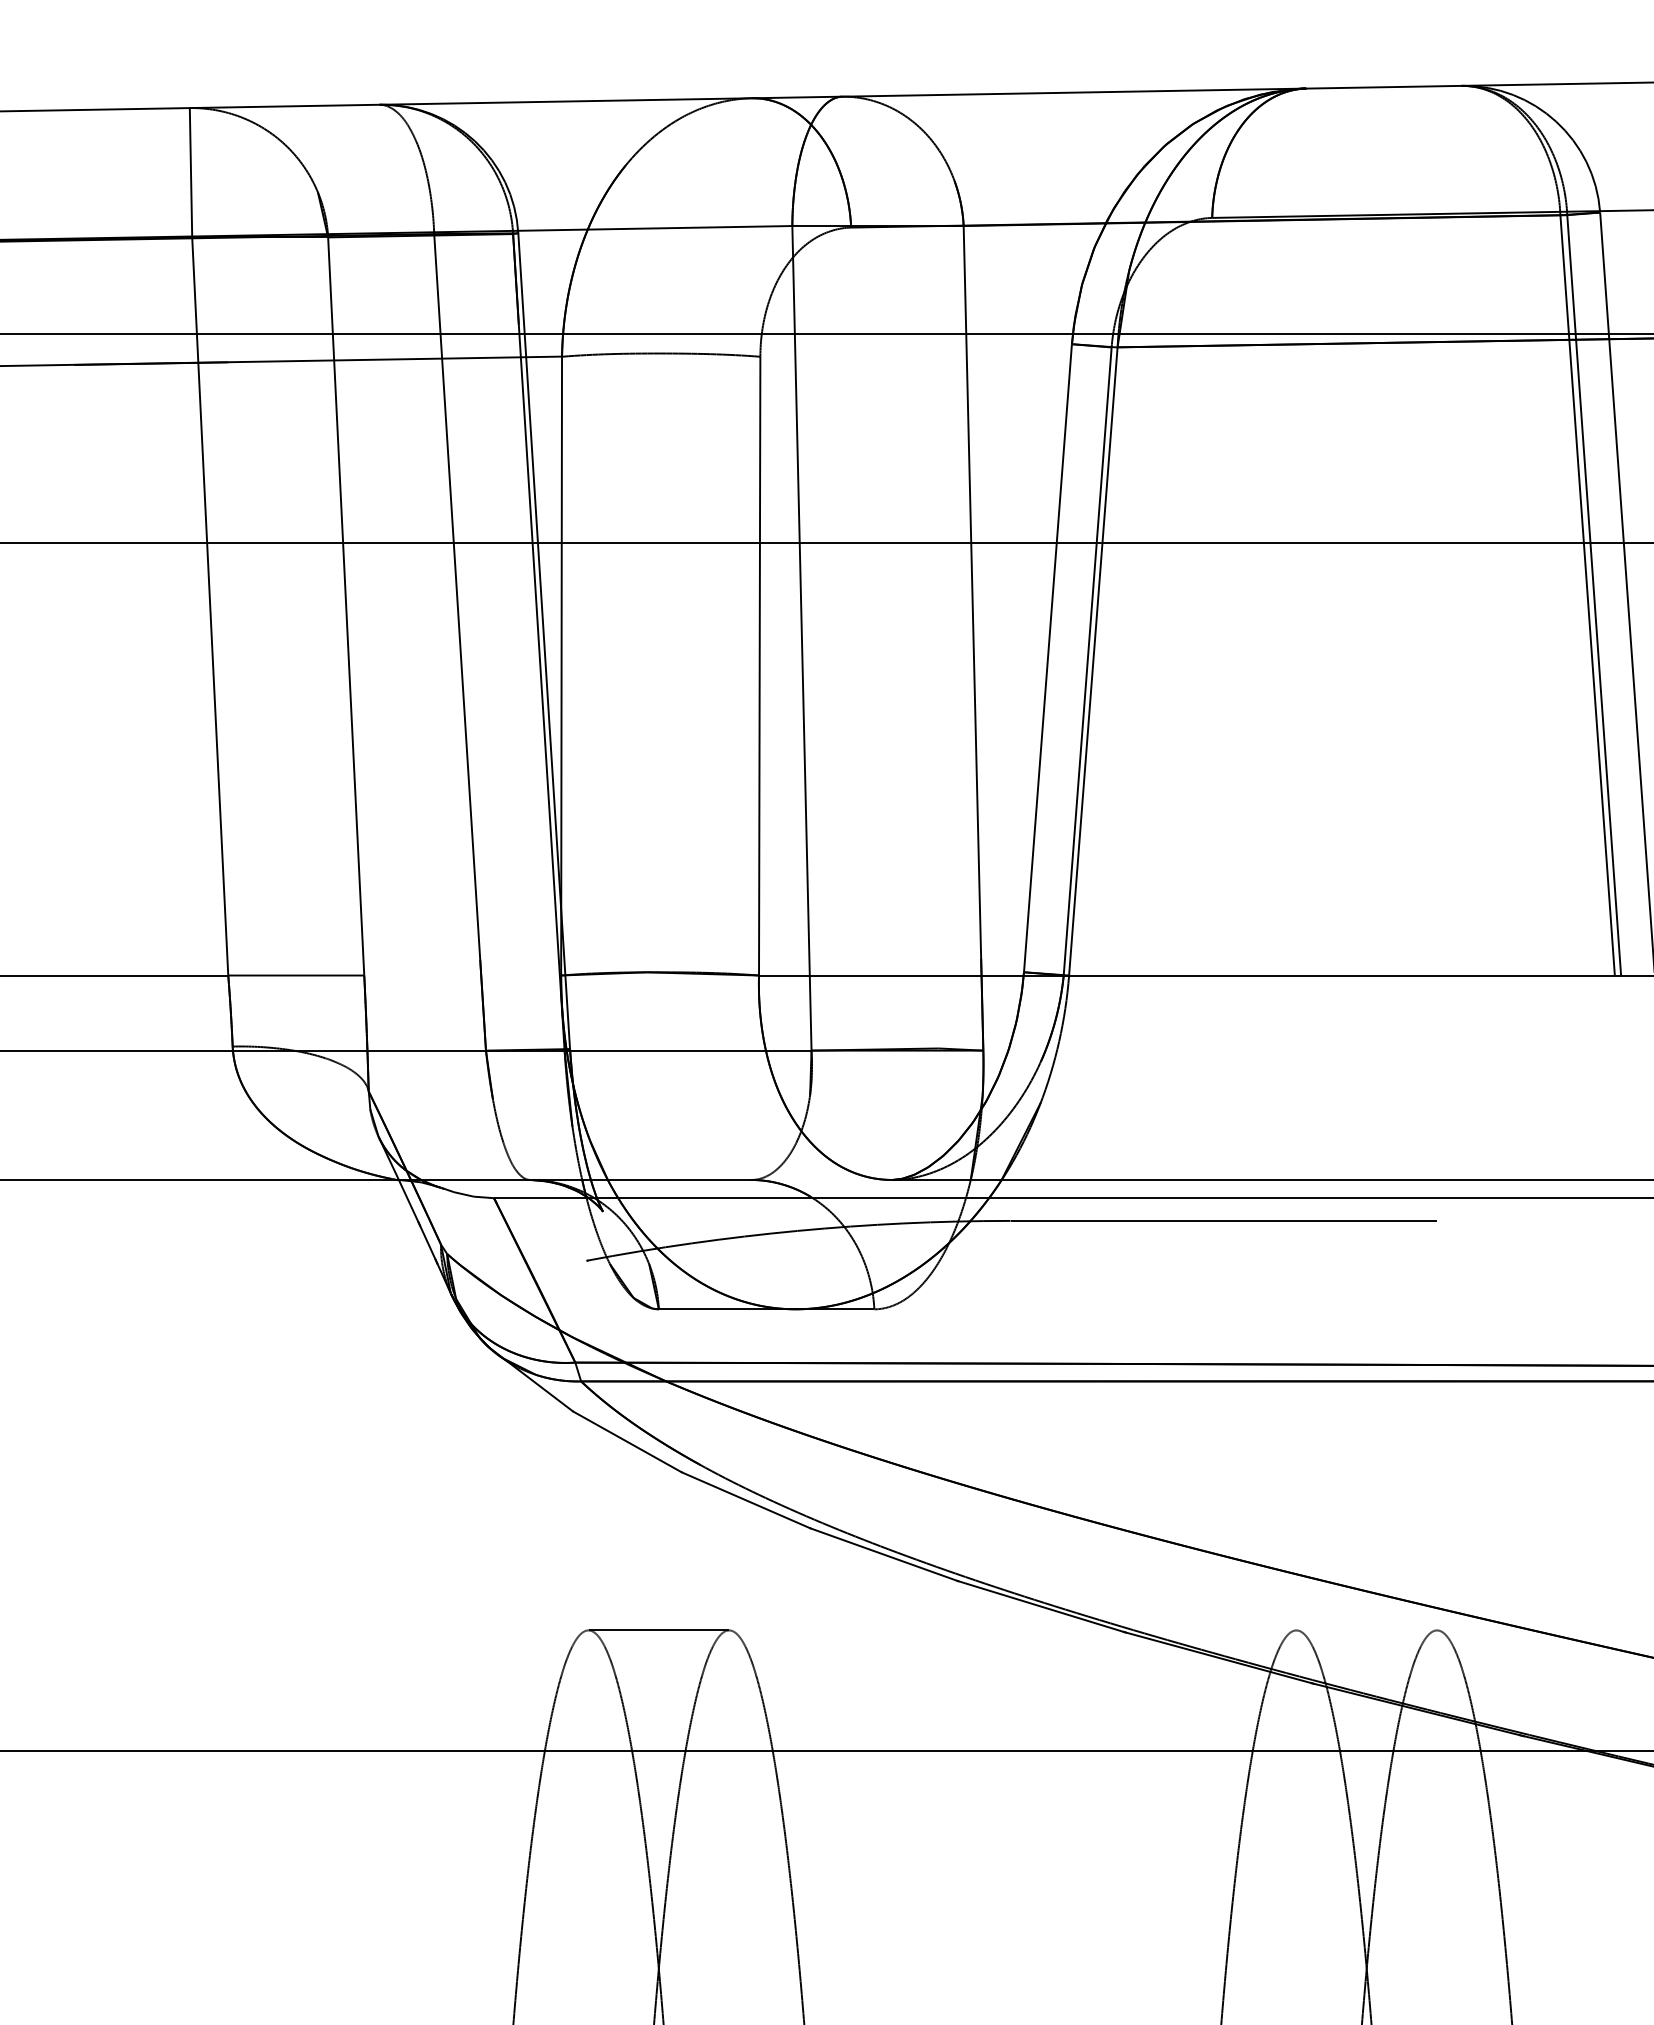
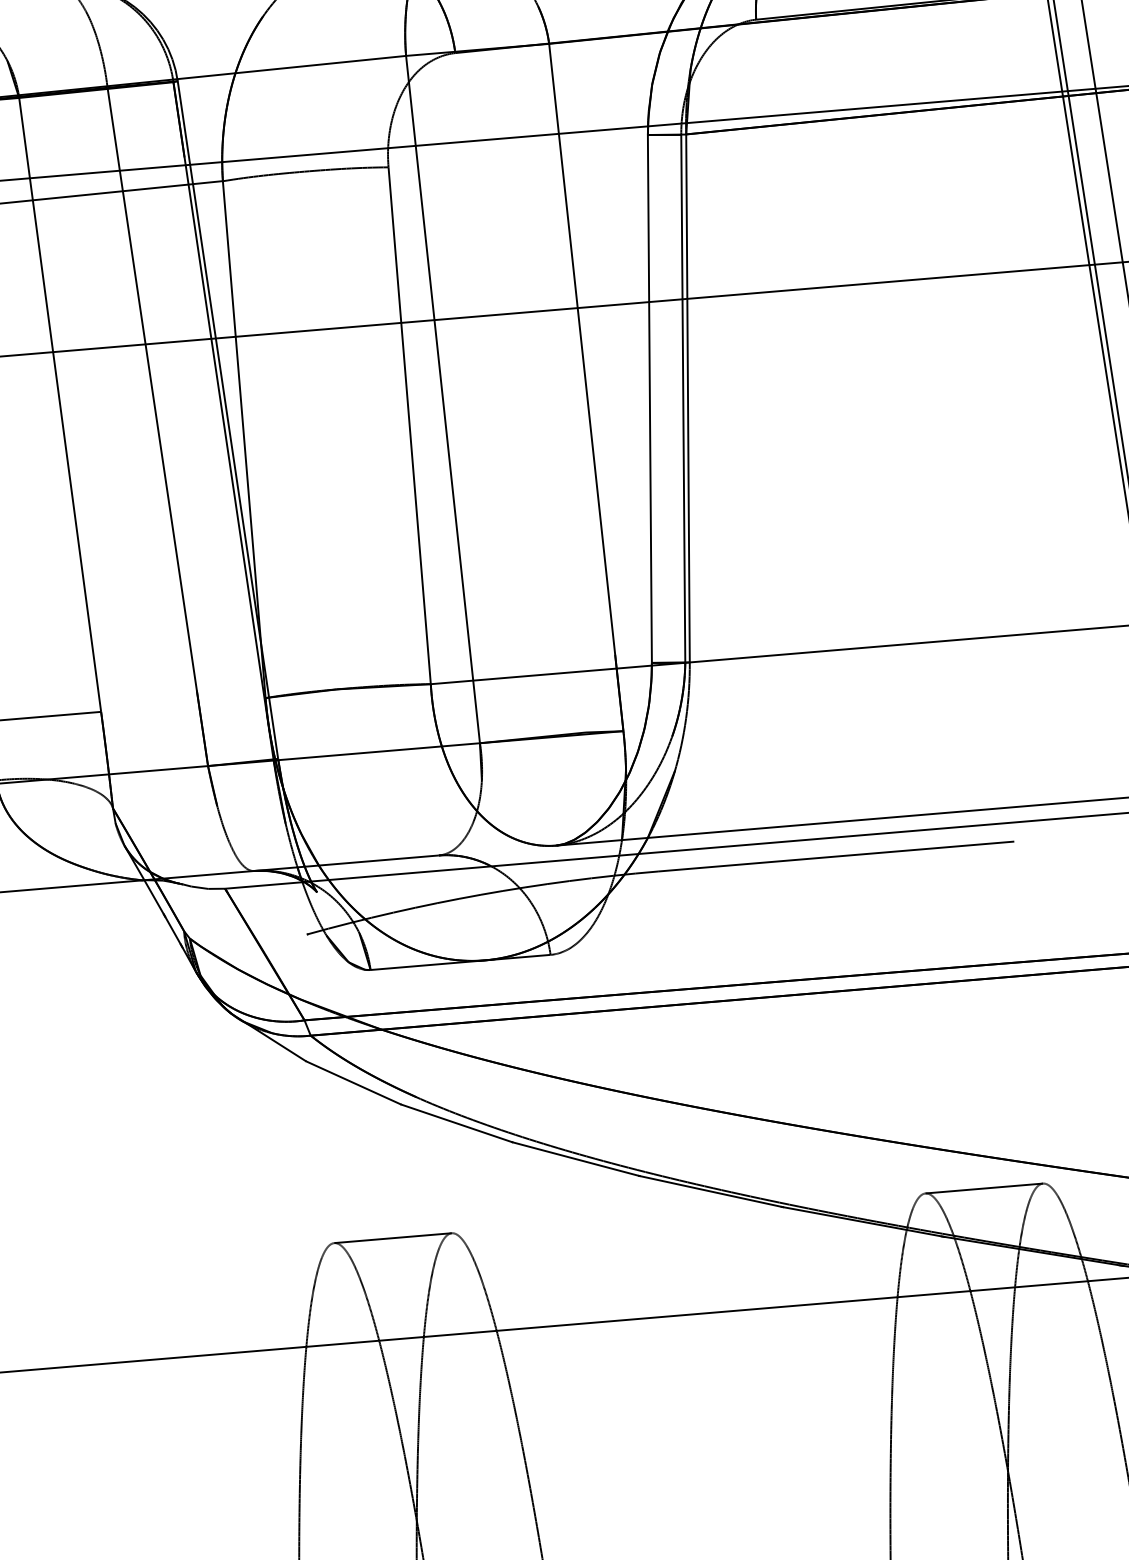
line: (1366, 1630) -> (984, 1188), added

